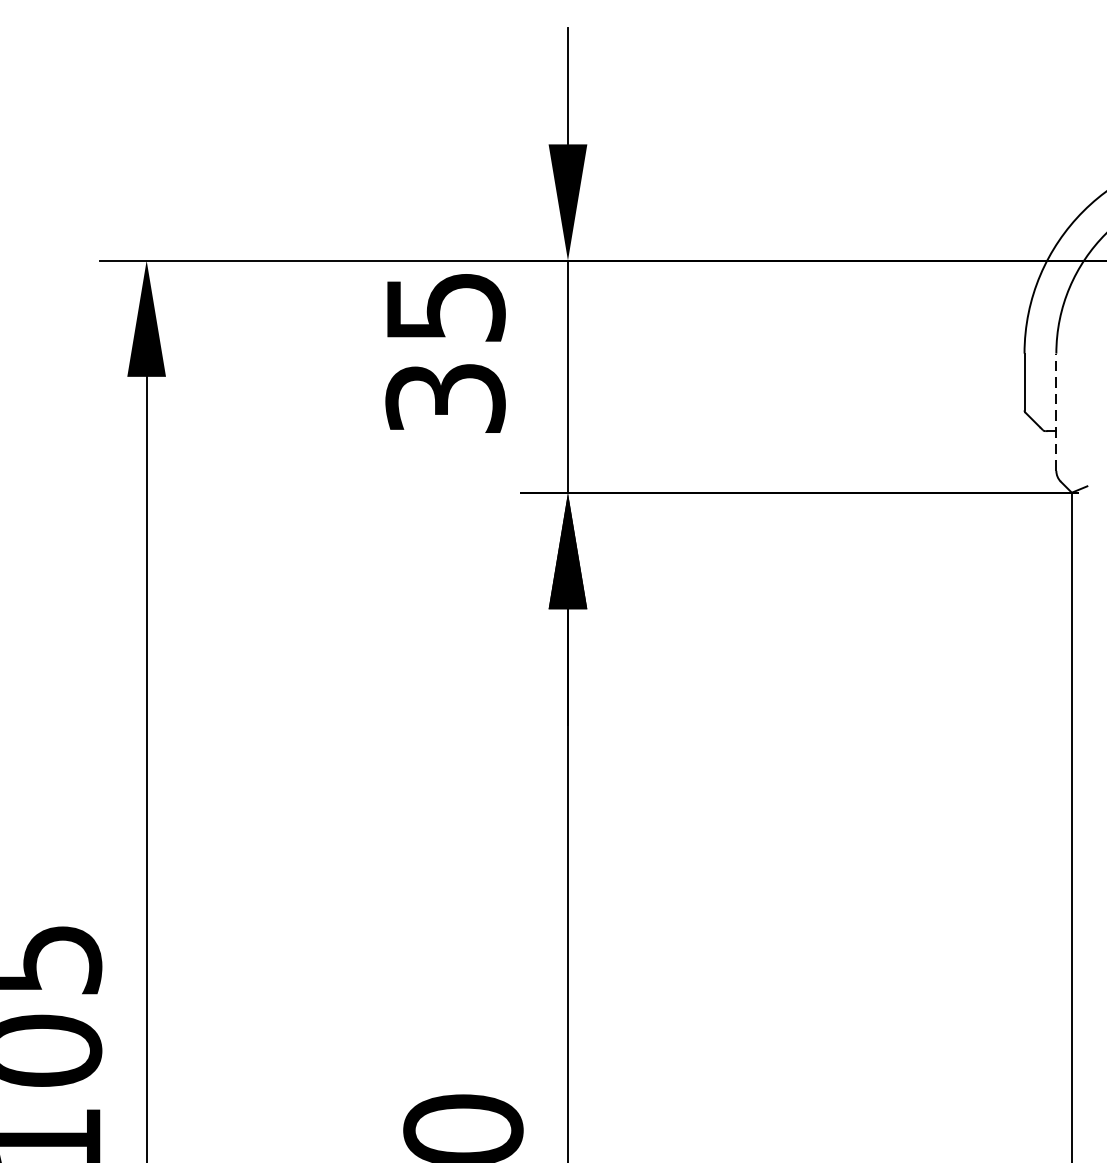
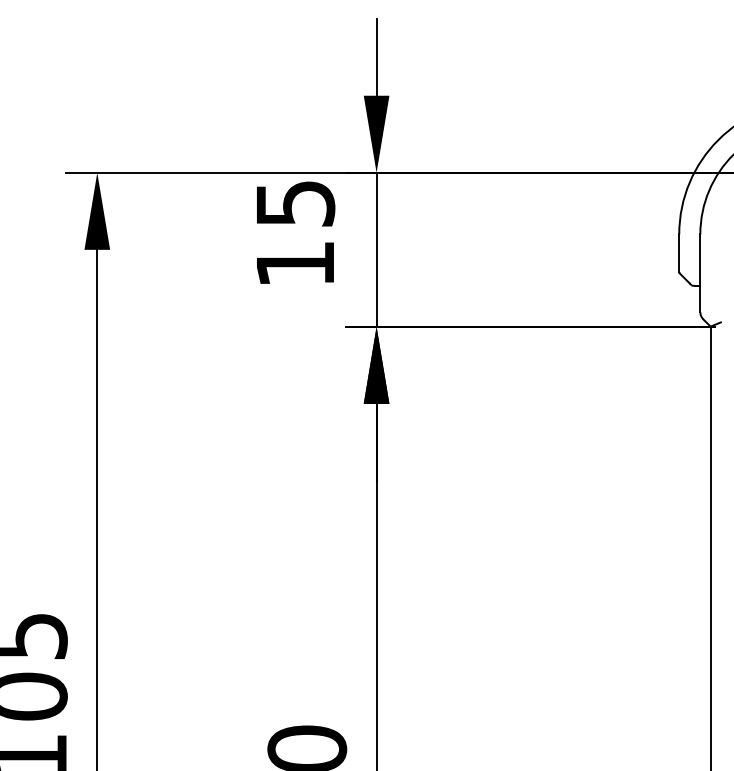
text: (445, 397) -> (295, 263), 35 -> 15
line: (1056, 412) -> (700, 273), dashed -> solid

